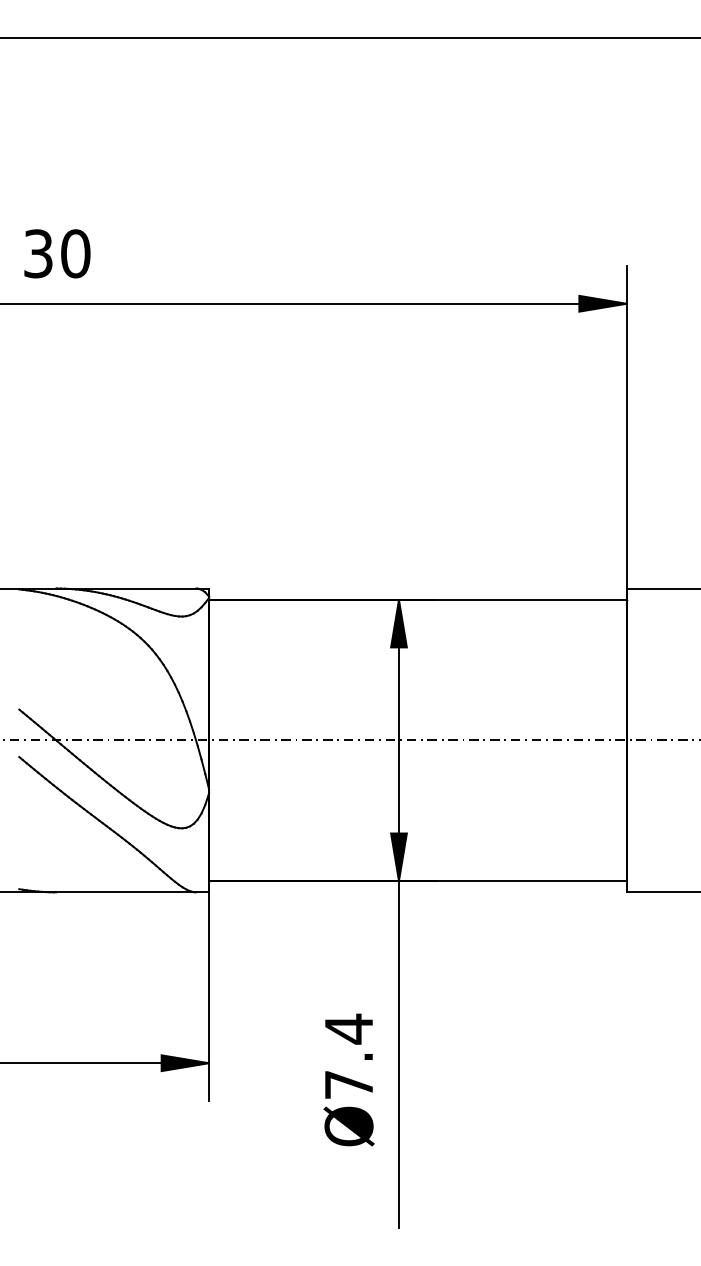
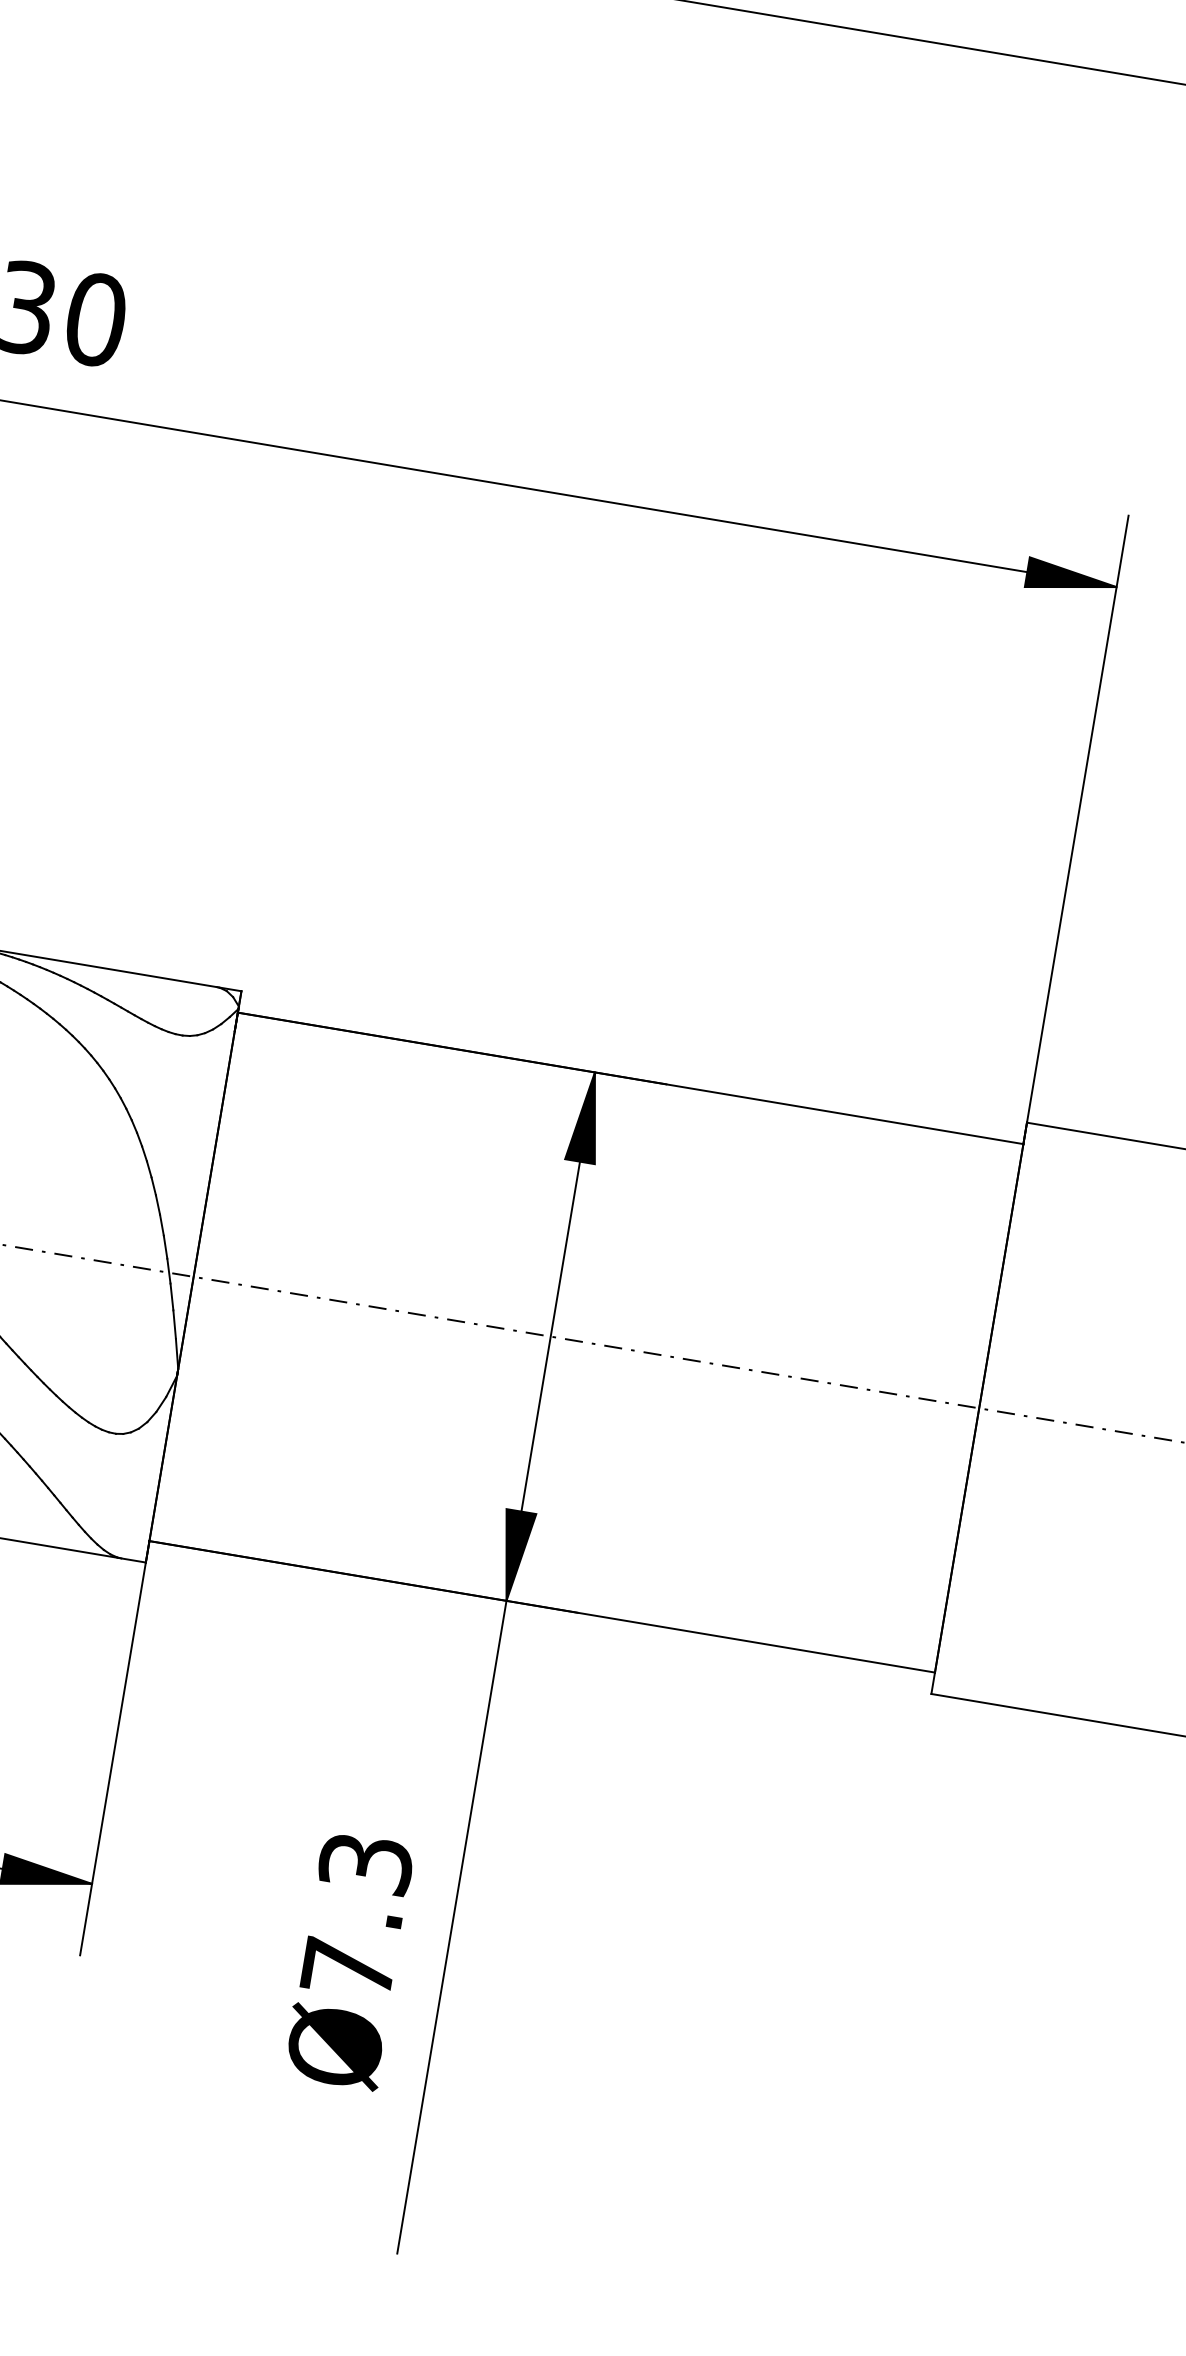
text: (348, 1028) -> (365, 1862), Ø7.4 -> Ø7.3

